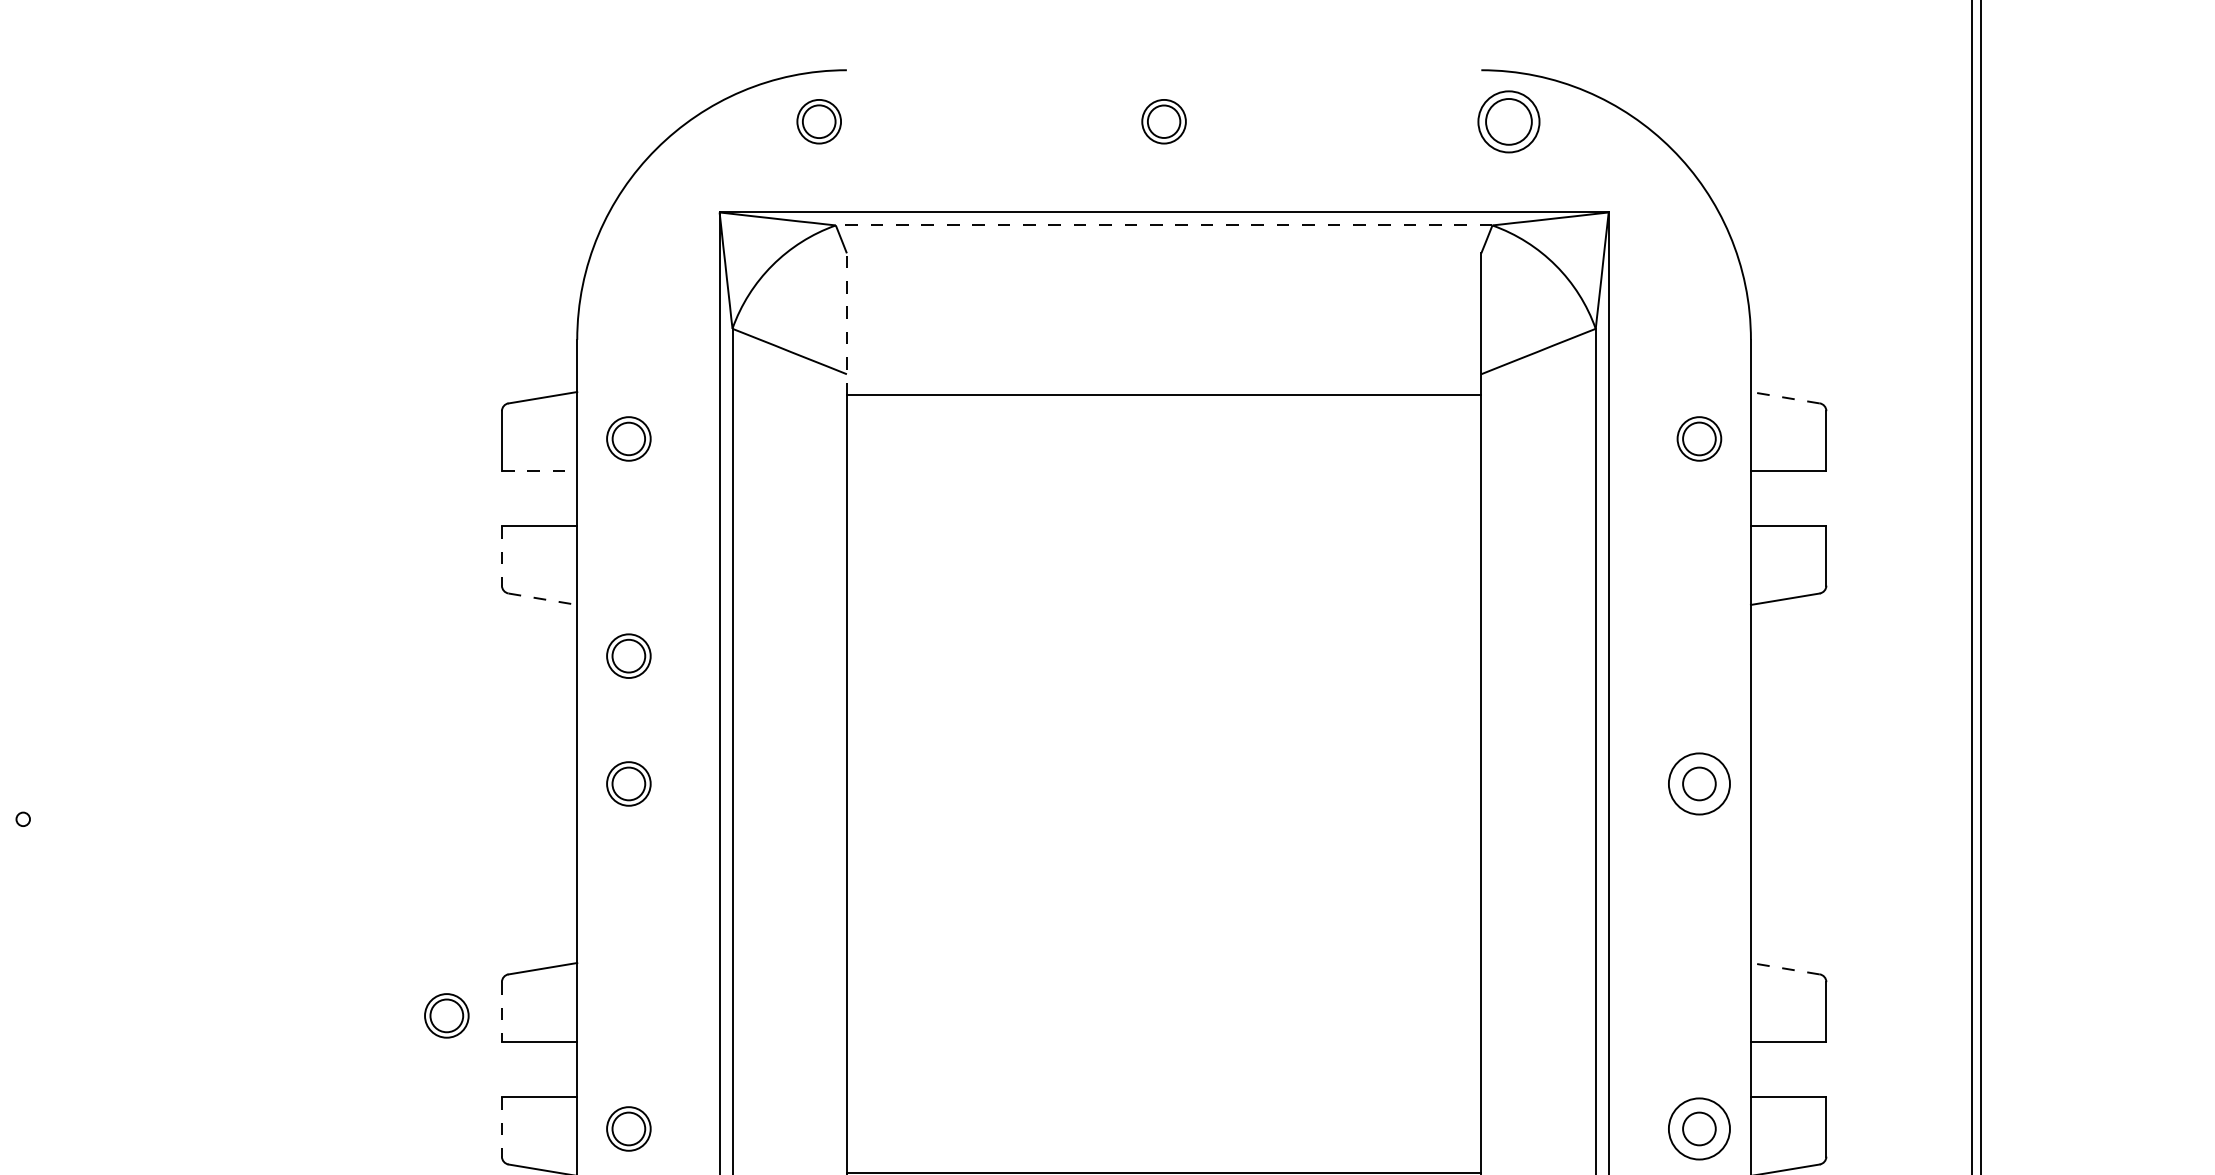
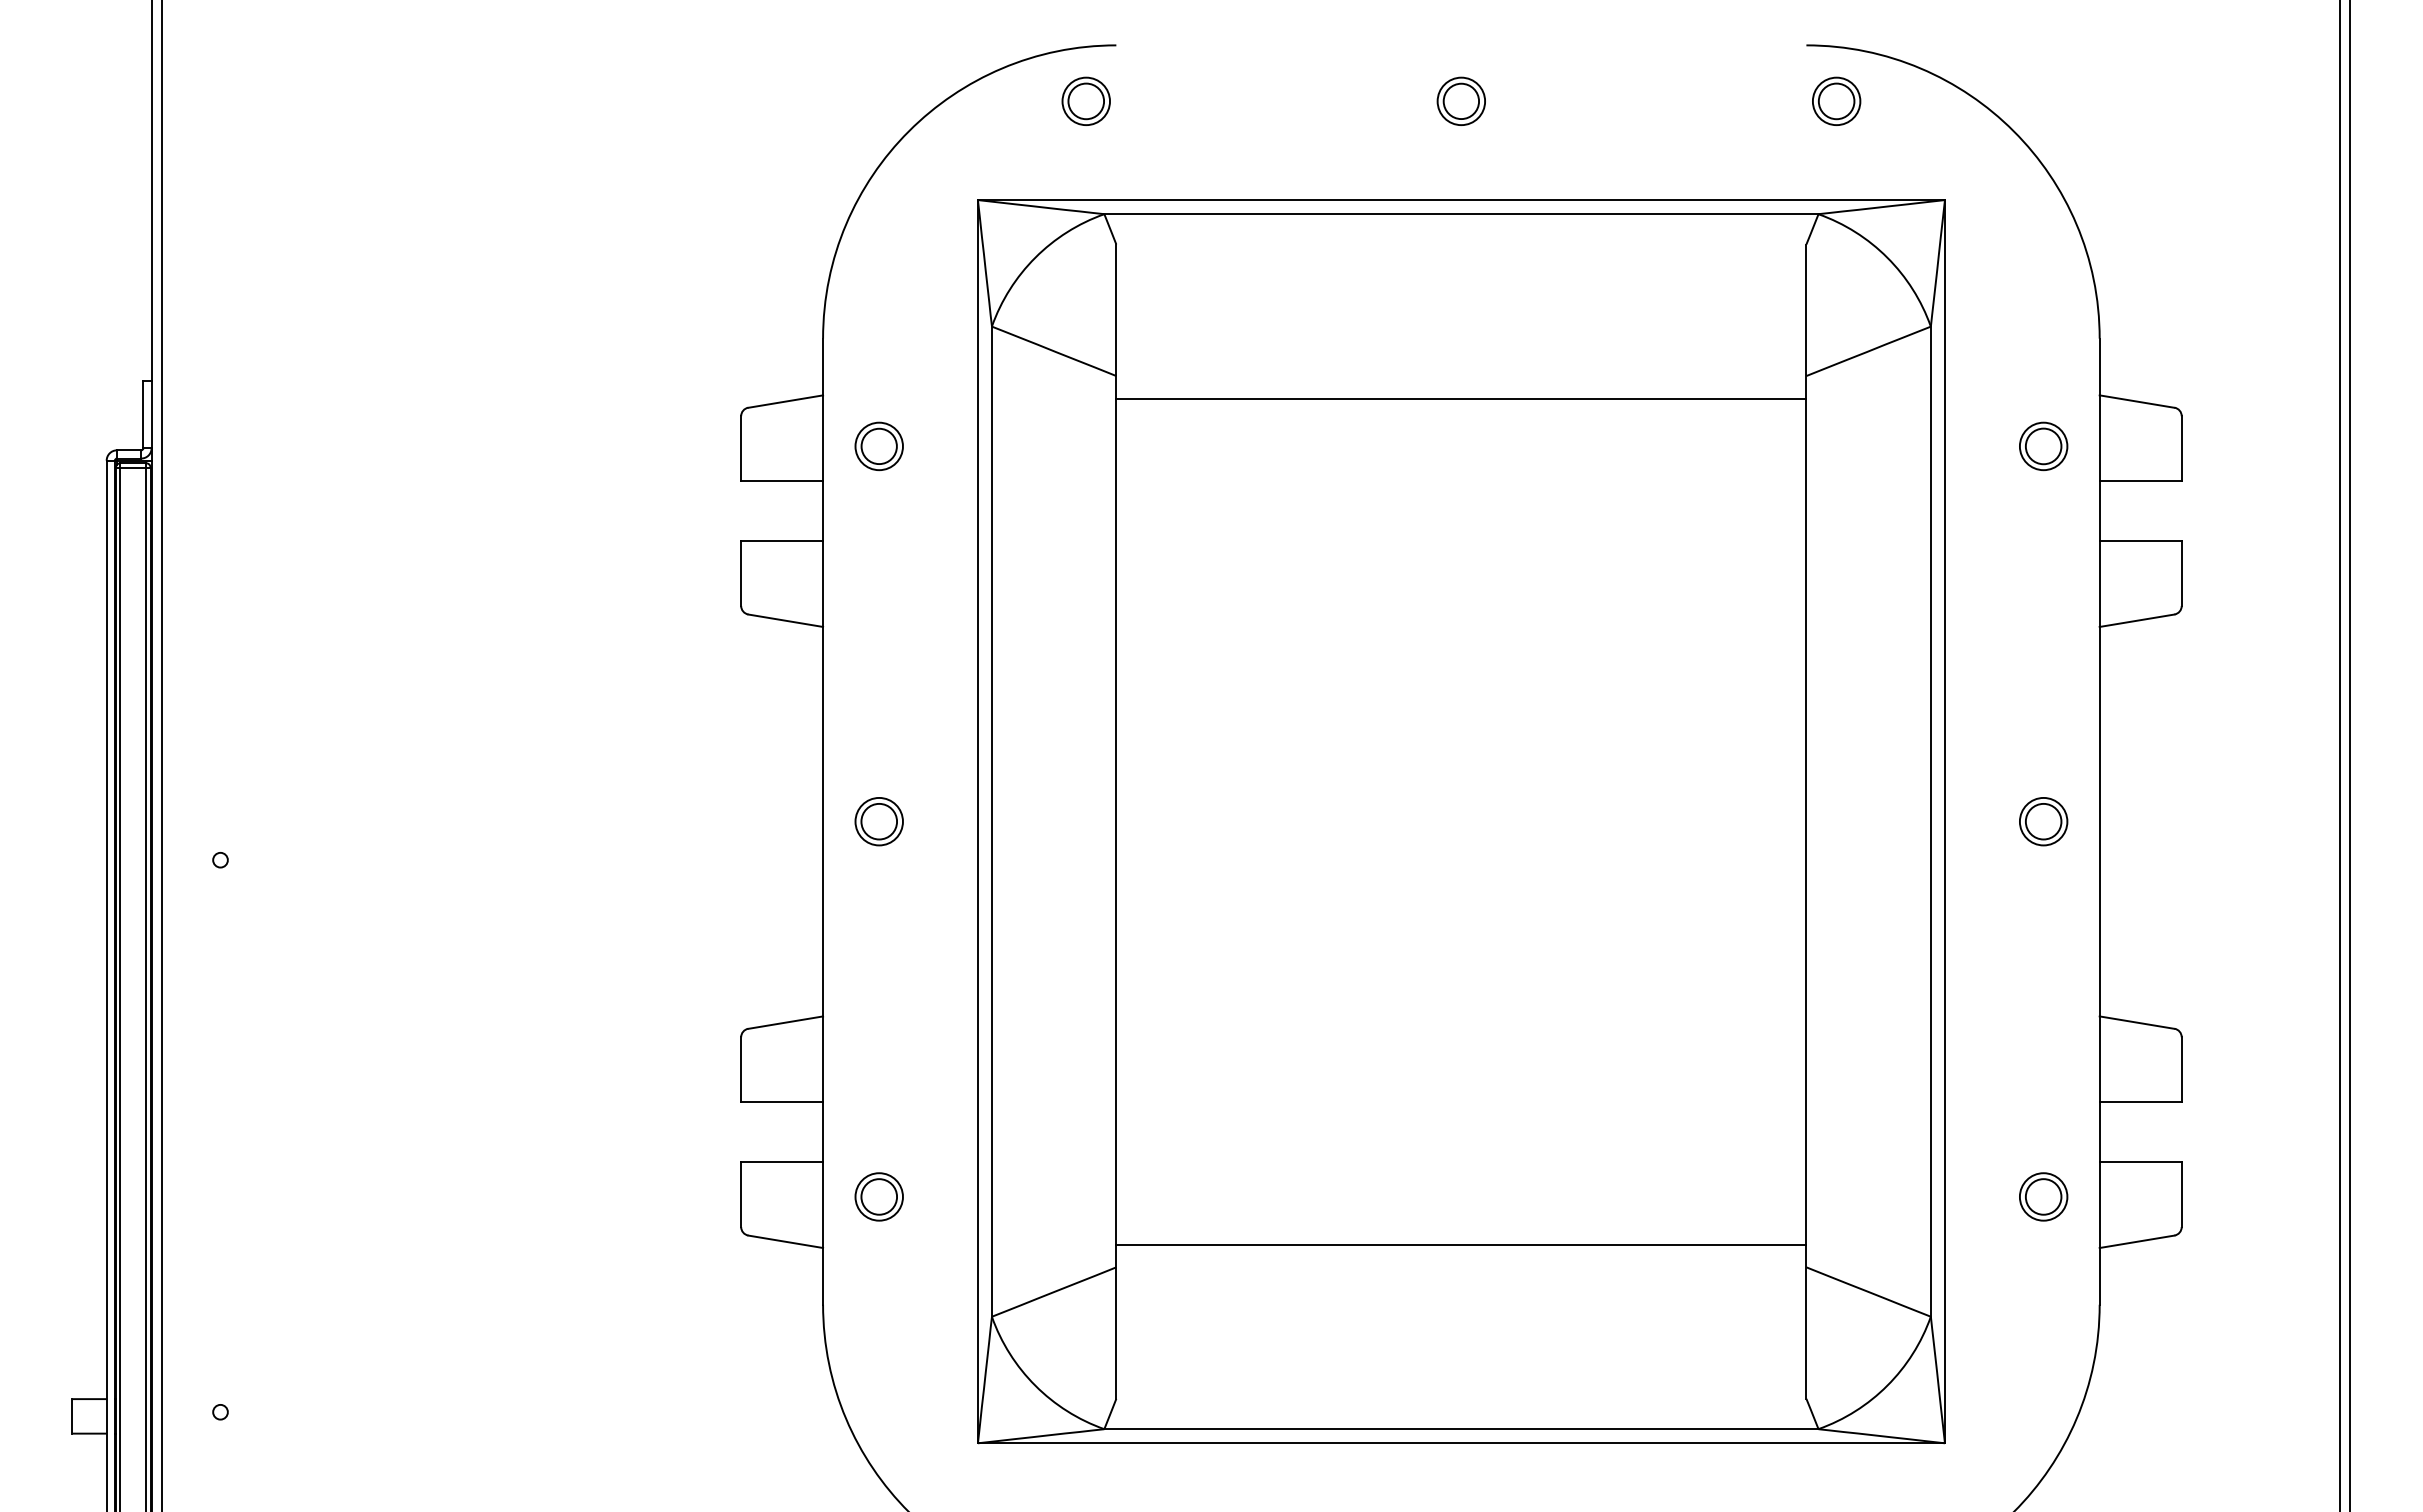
part: (1508, 120) -> (1836, 100), size x0.71
line: (1163, 225) -> (1460, 214), dashed -> solid
line: (847, 324) -> (1116, 321), dashed -> solid
line: (1785, 397) -> (2137, 401), dashed -> solid
line: (539, 470) -> (782, 480), dashed -> solid
line: (502, 556) -> (741, 574), dashed -> solid
line: (542, 599) -> (785, 620), dashed -> solid
part: (628, 656) -> (878, 682), removed
circle: (1699, 783) -> (2043, 821), size x0.71
line: (1785, 968) -> (2137, 1022), dashed -> solid
line: (502, 1012) -> (741, 1070), dashed -> solid
part: (446, 1015) -> (680, 1073), removed
line: (502, 1127) -> (741, 1195), dashed -> solid
circle: (1699, 1128) -> (2043, 1196), size x0.71

